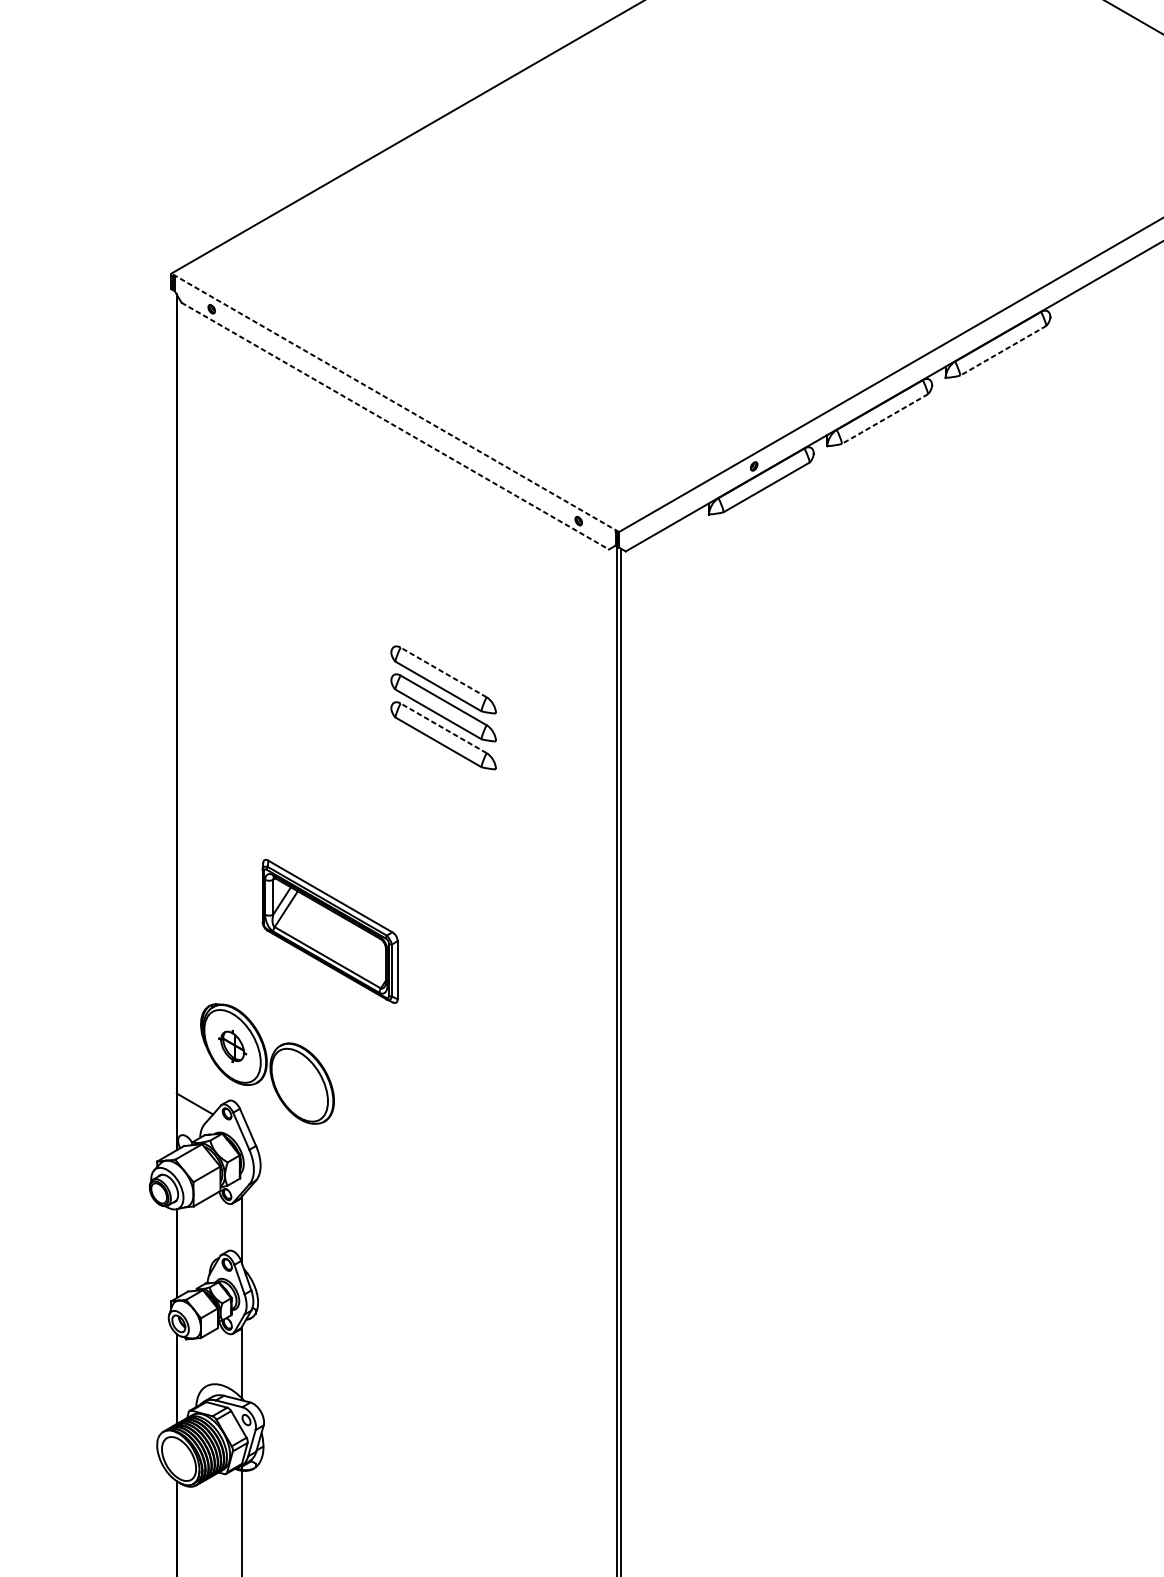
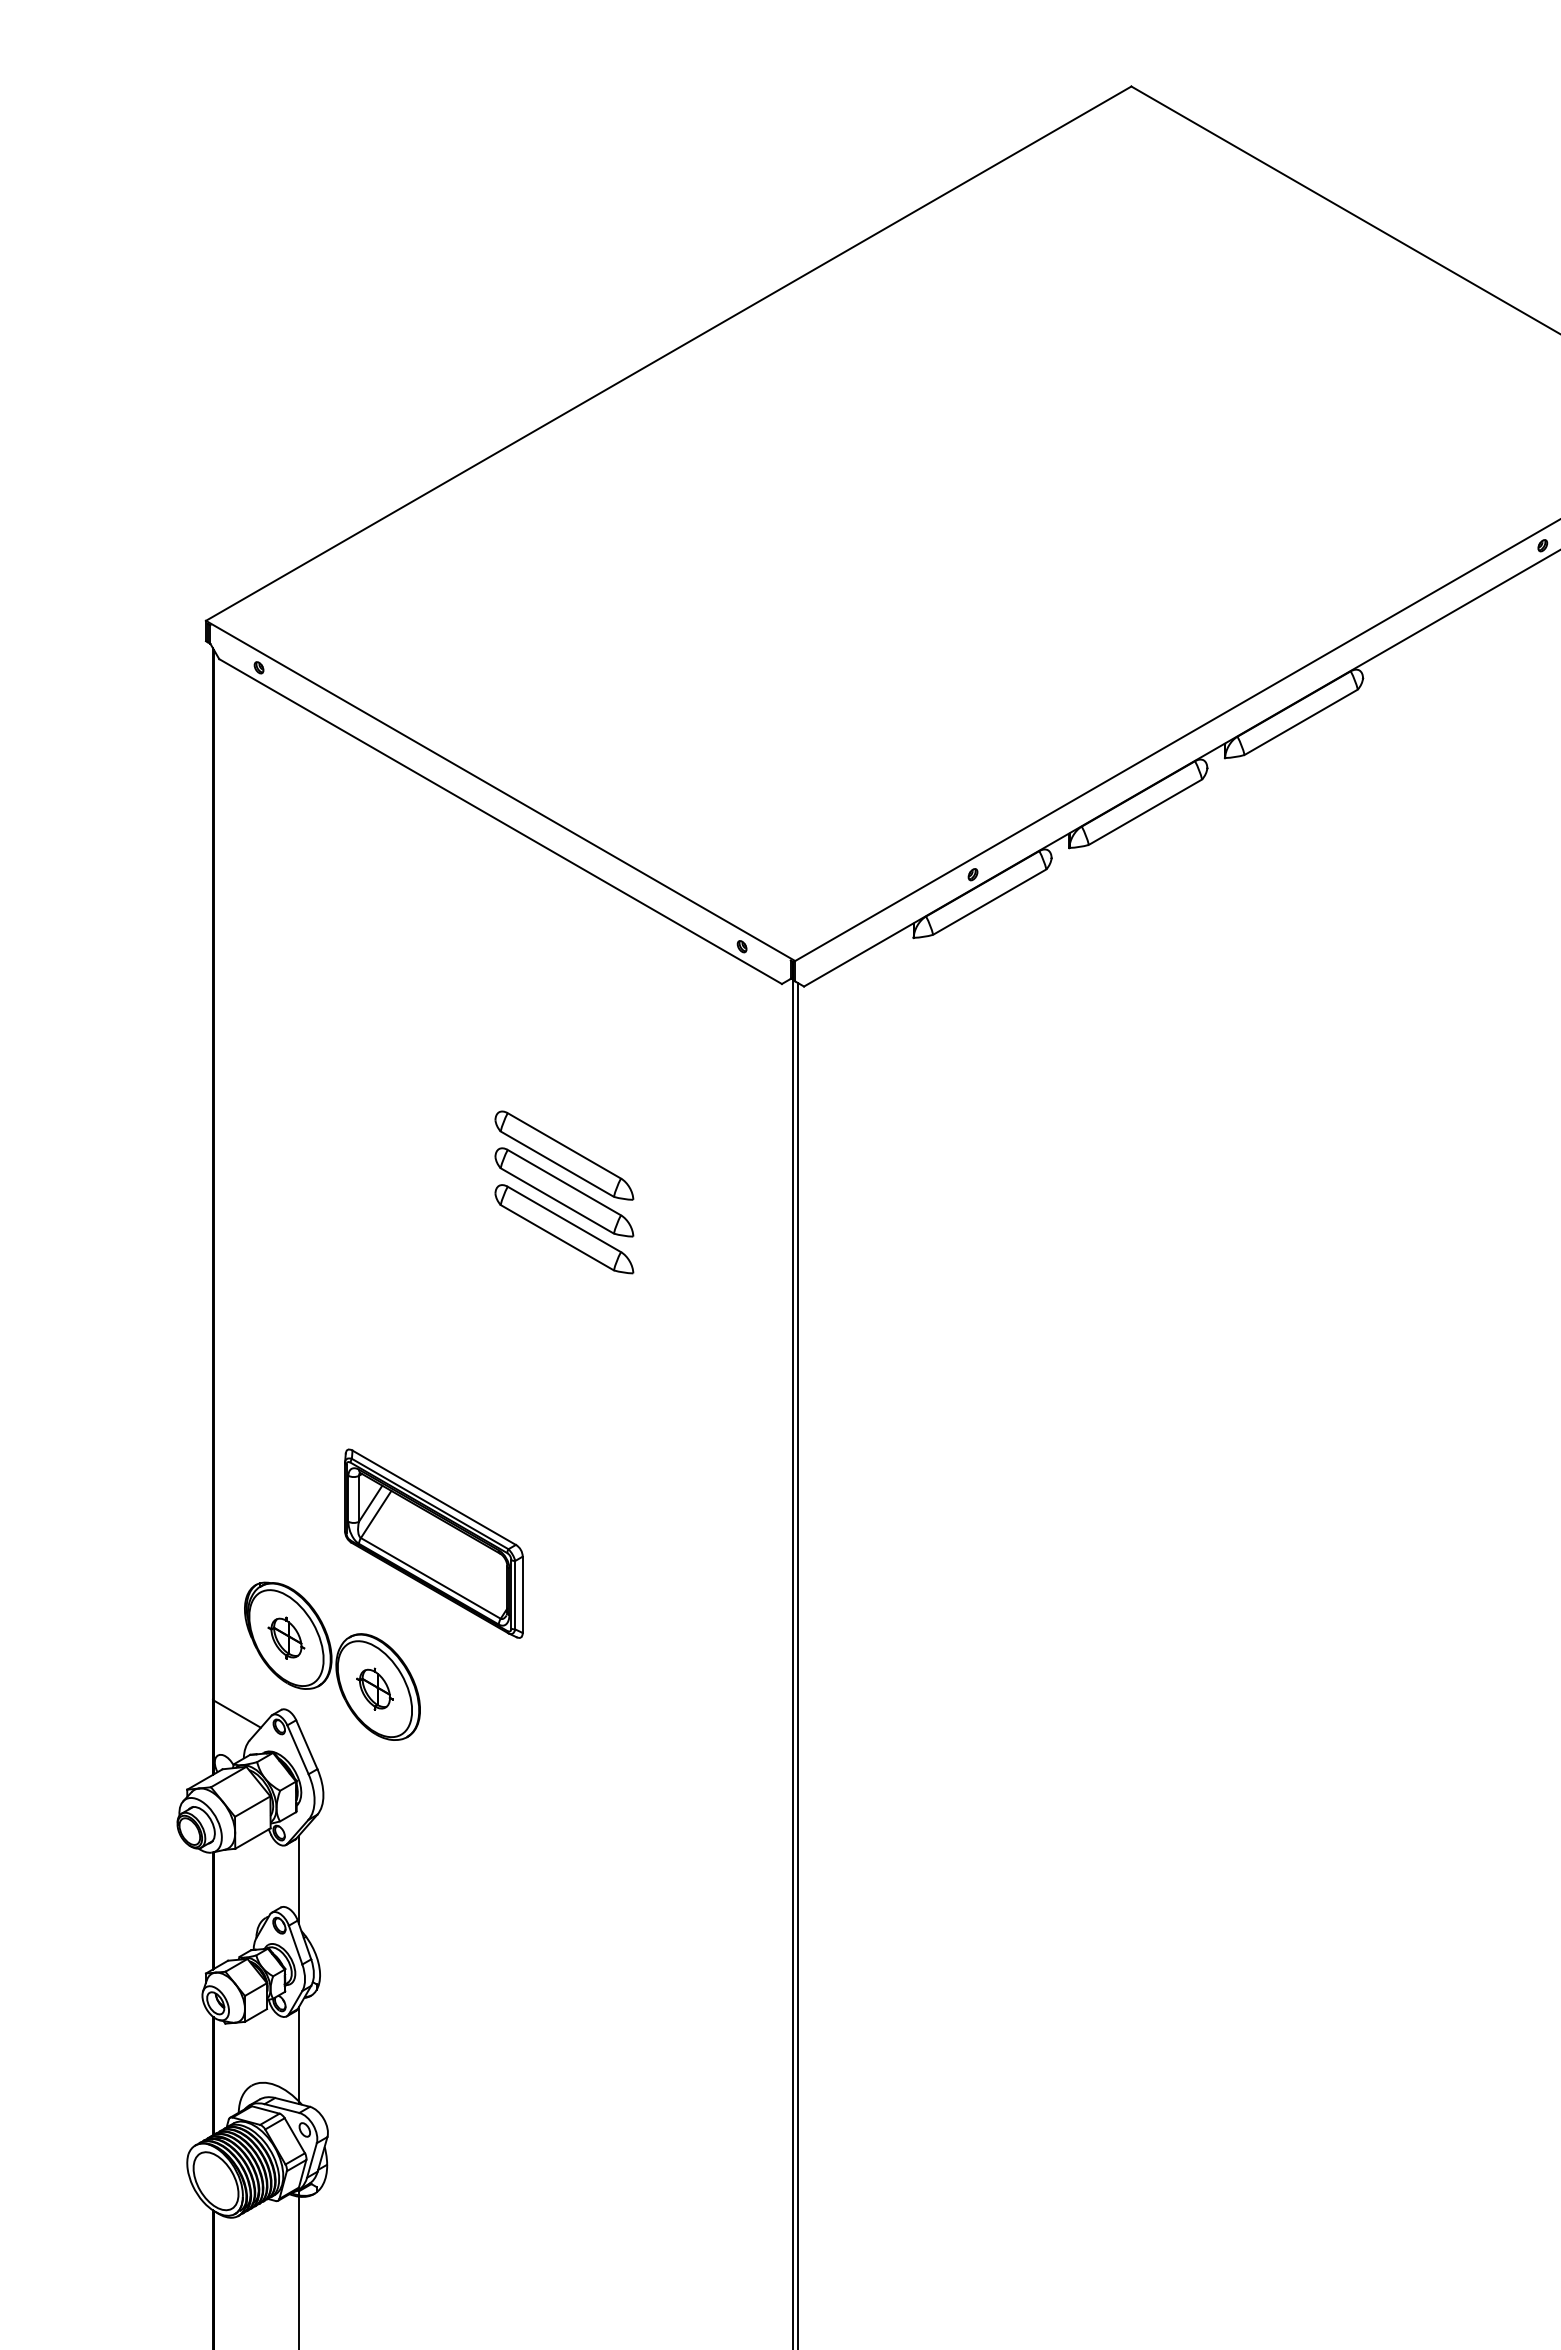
line: (1002, 350) -> (1300, 722), dashed -> solid
line: (395, 402) -> (500, 790), dashed -> solid
line: (885, 419) -> (1145, 812), dashed -> solid
line: (395, 426) -> (500, 821), dashed -> solid
line: (443, 672) -> (563, 1145), dashed -> solid
line: (443, 728) -> (563, 1219), dashed -> solid
part: (329, 931) -> (433, 1543), moved
part: (299, 1084) -> (374, 1688), added

